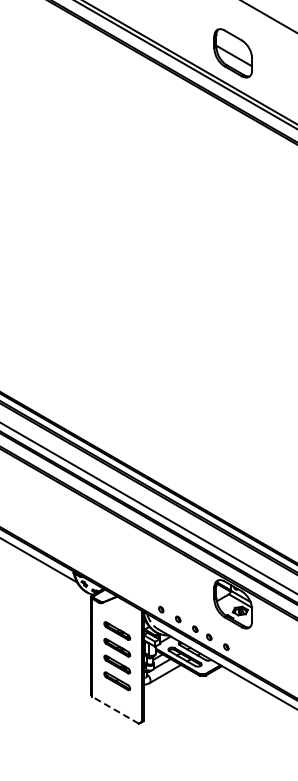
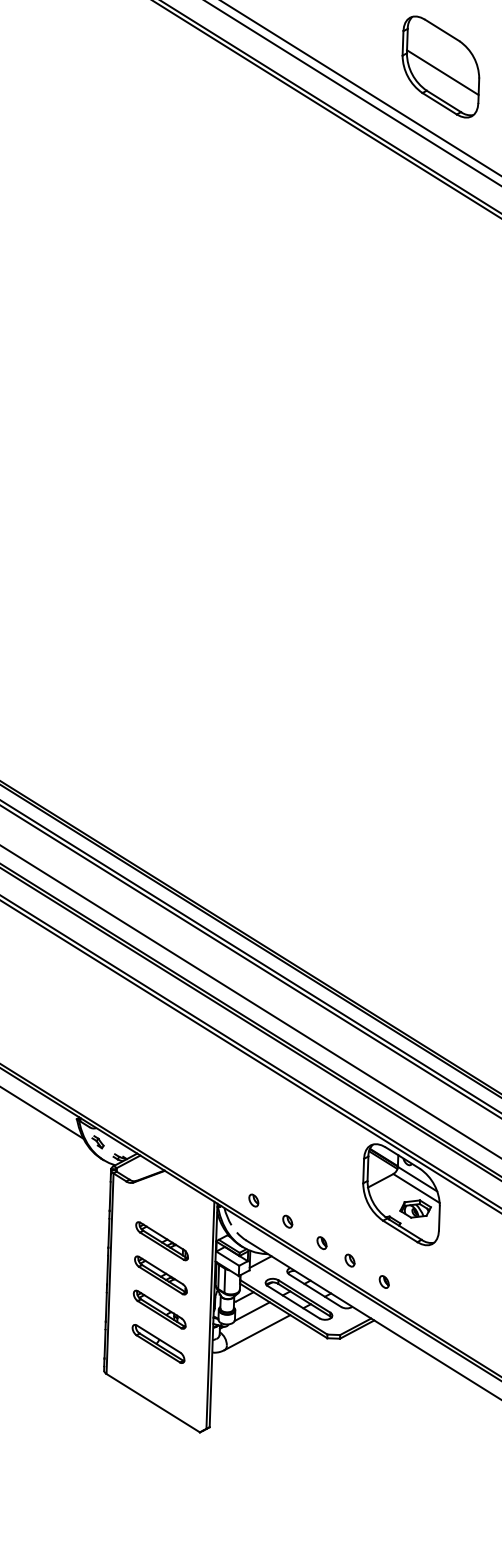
line: (115, 710) -> (152, 1403), dashed -> solid

